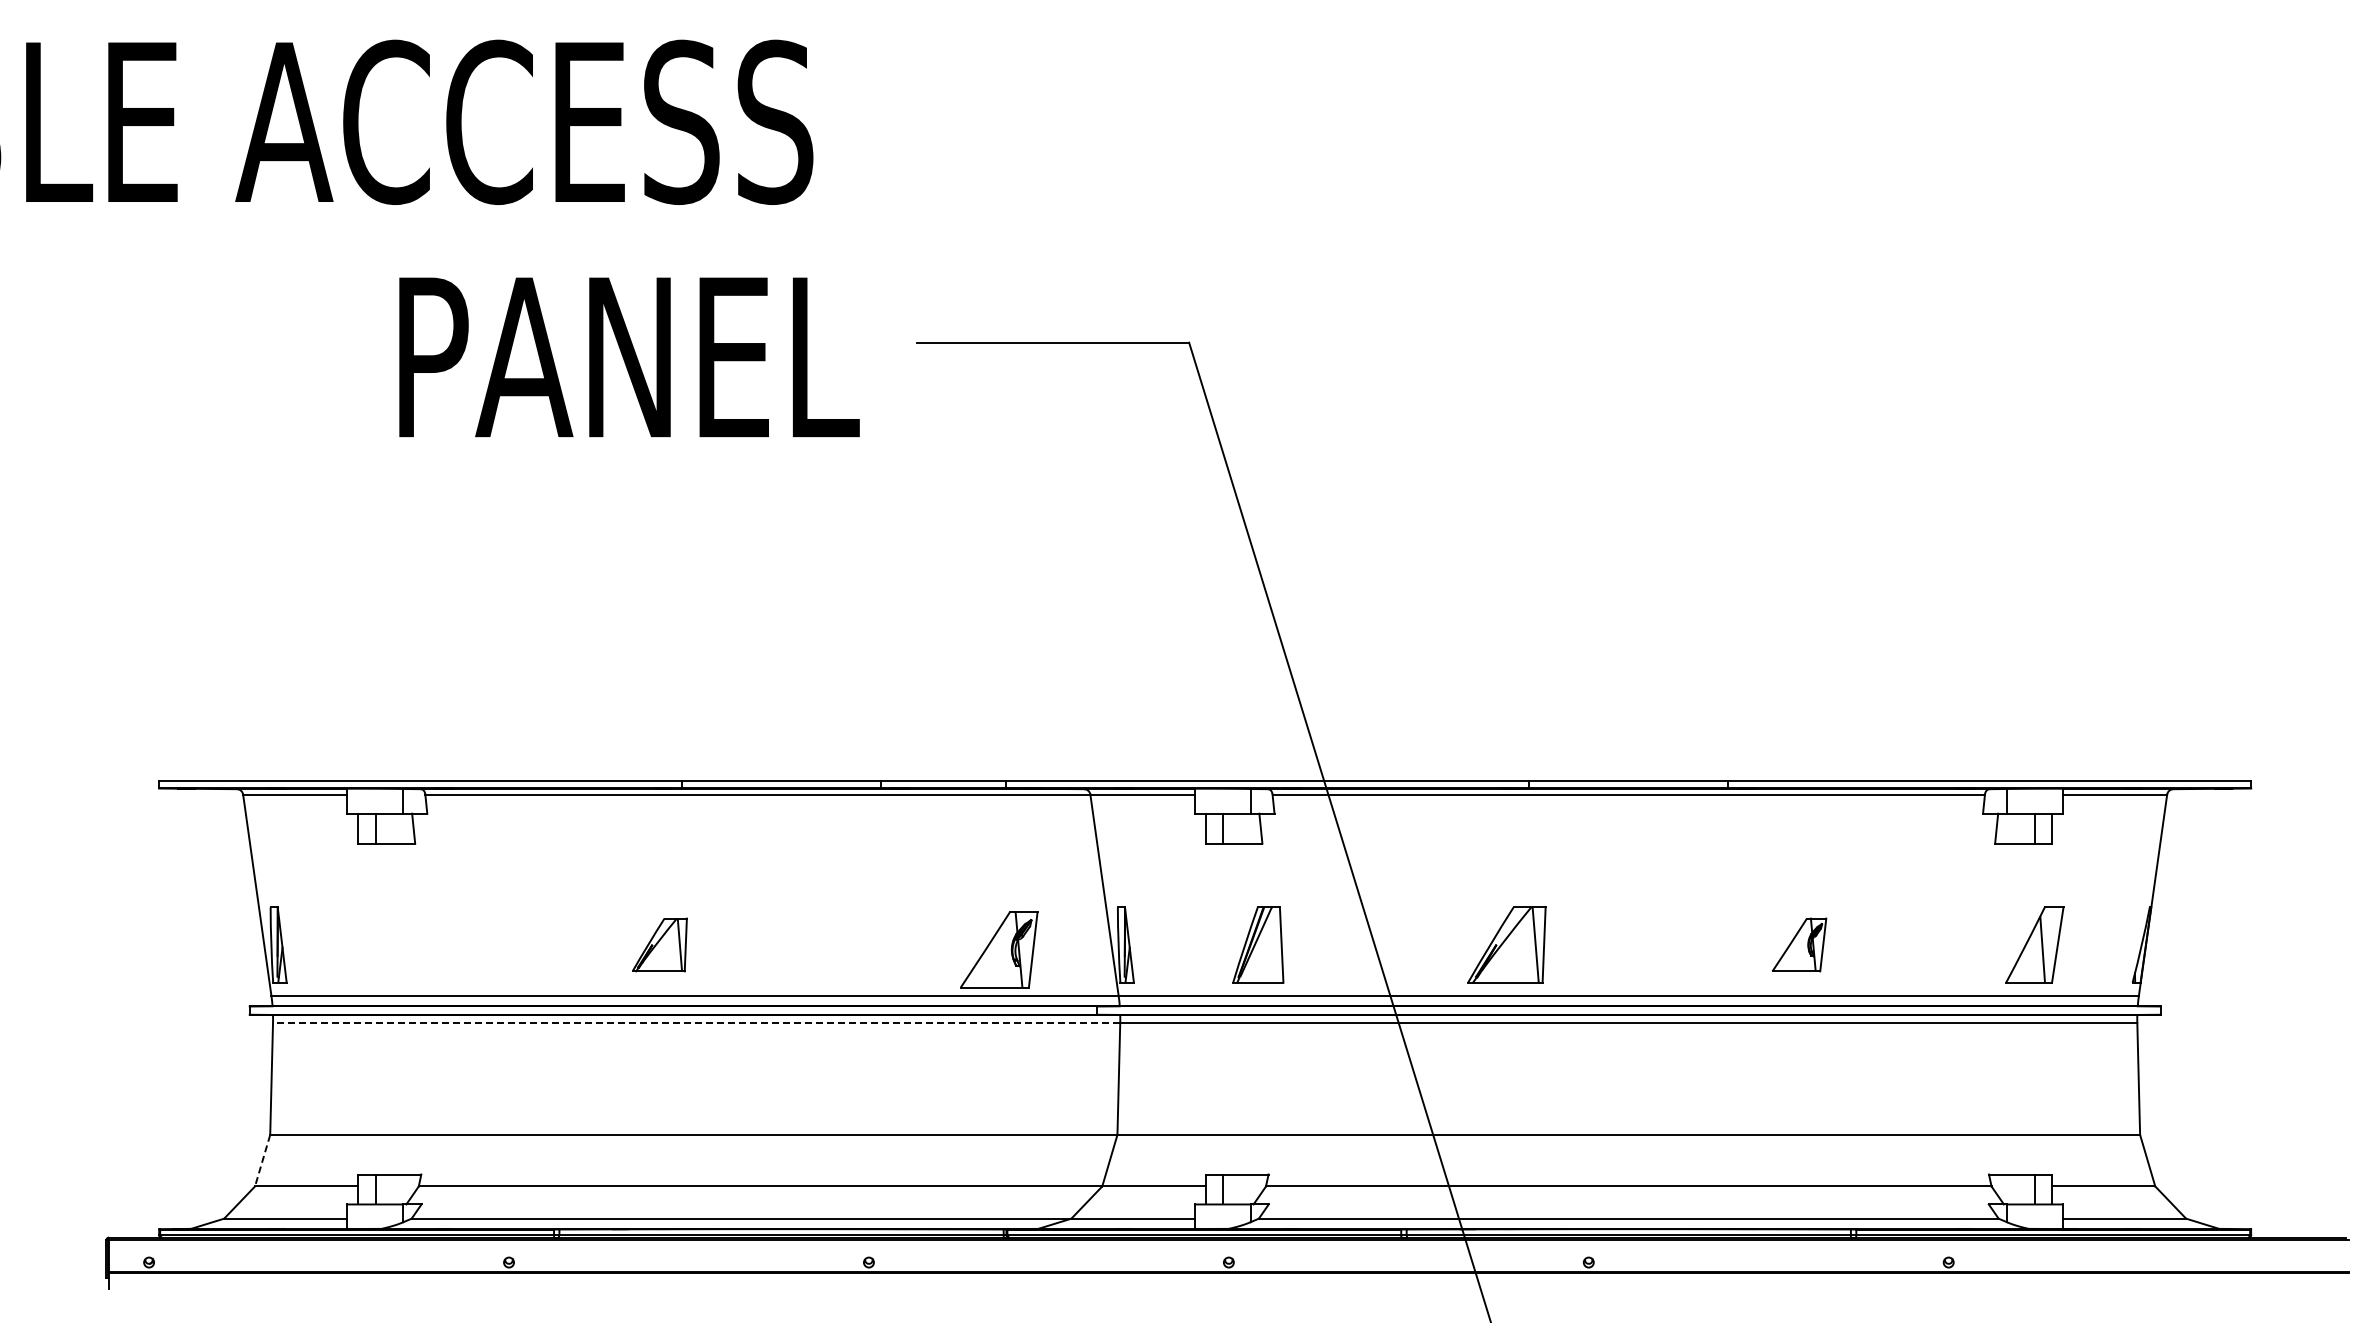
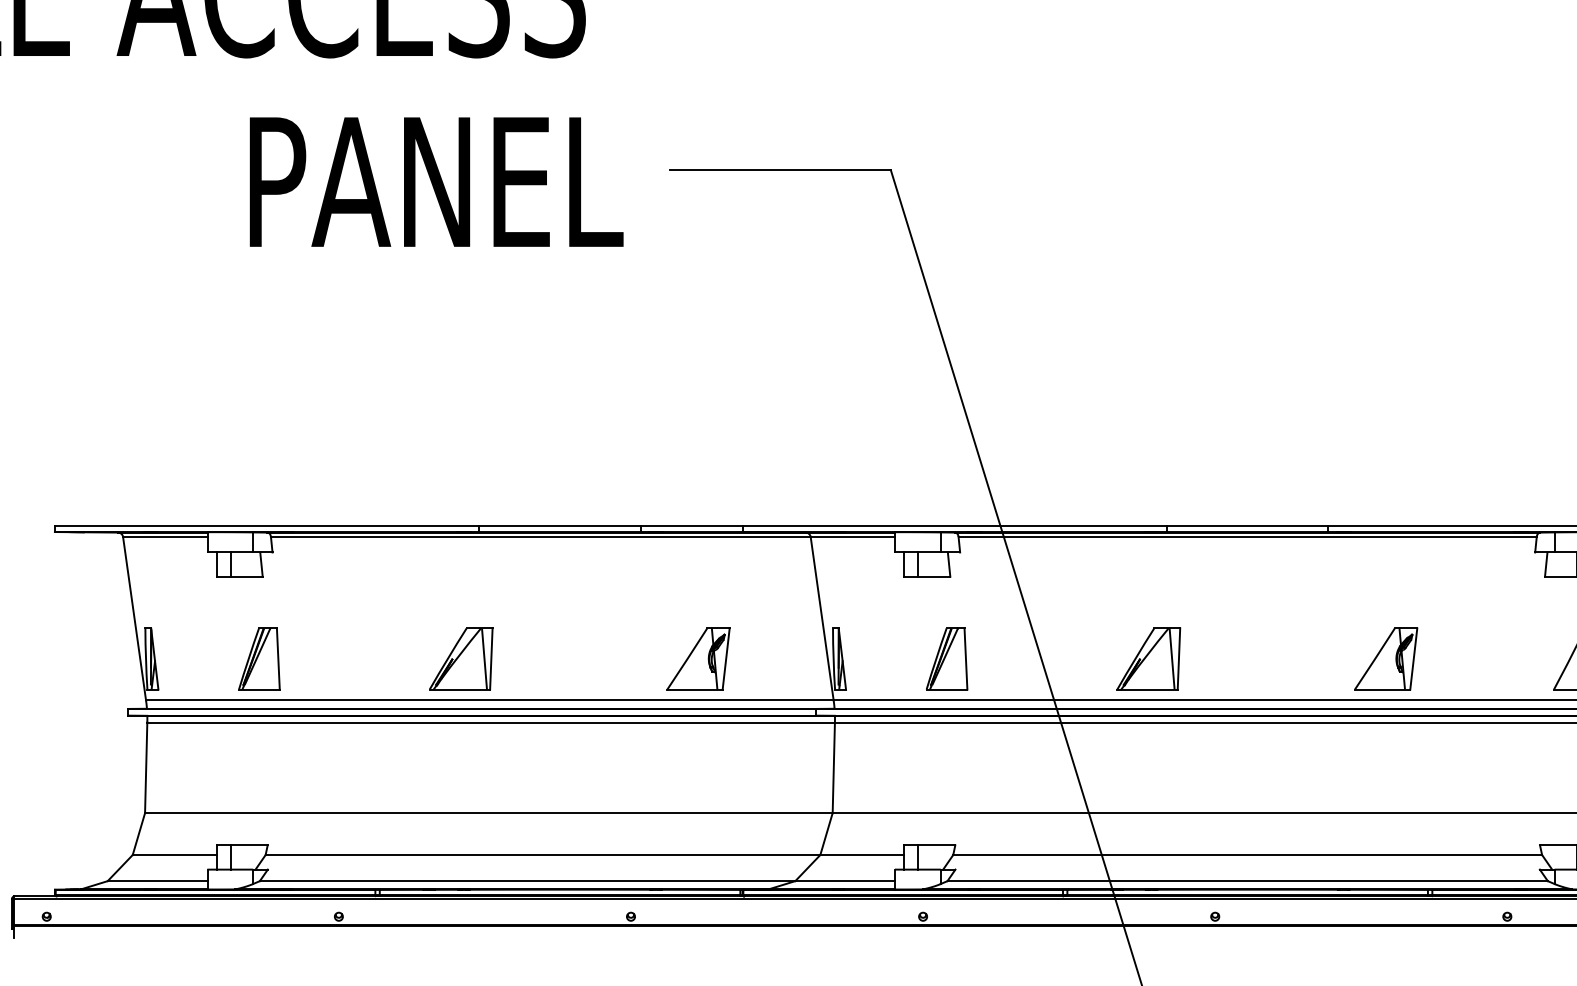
part: (411, 944) -> (259, 658), added
part: (659, 944) -> (461, 658), size x1.43
part: (1799, 944) -> (1386, 658), size x1.43
part: (999, 949) -> (698, 658), moved
line: (696, 1023) -> (491, 722), dashed -> solid
line: (262, 1160) -> (138, 833), dashed -> solid

